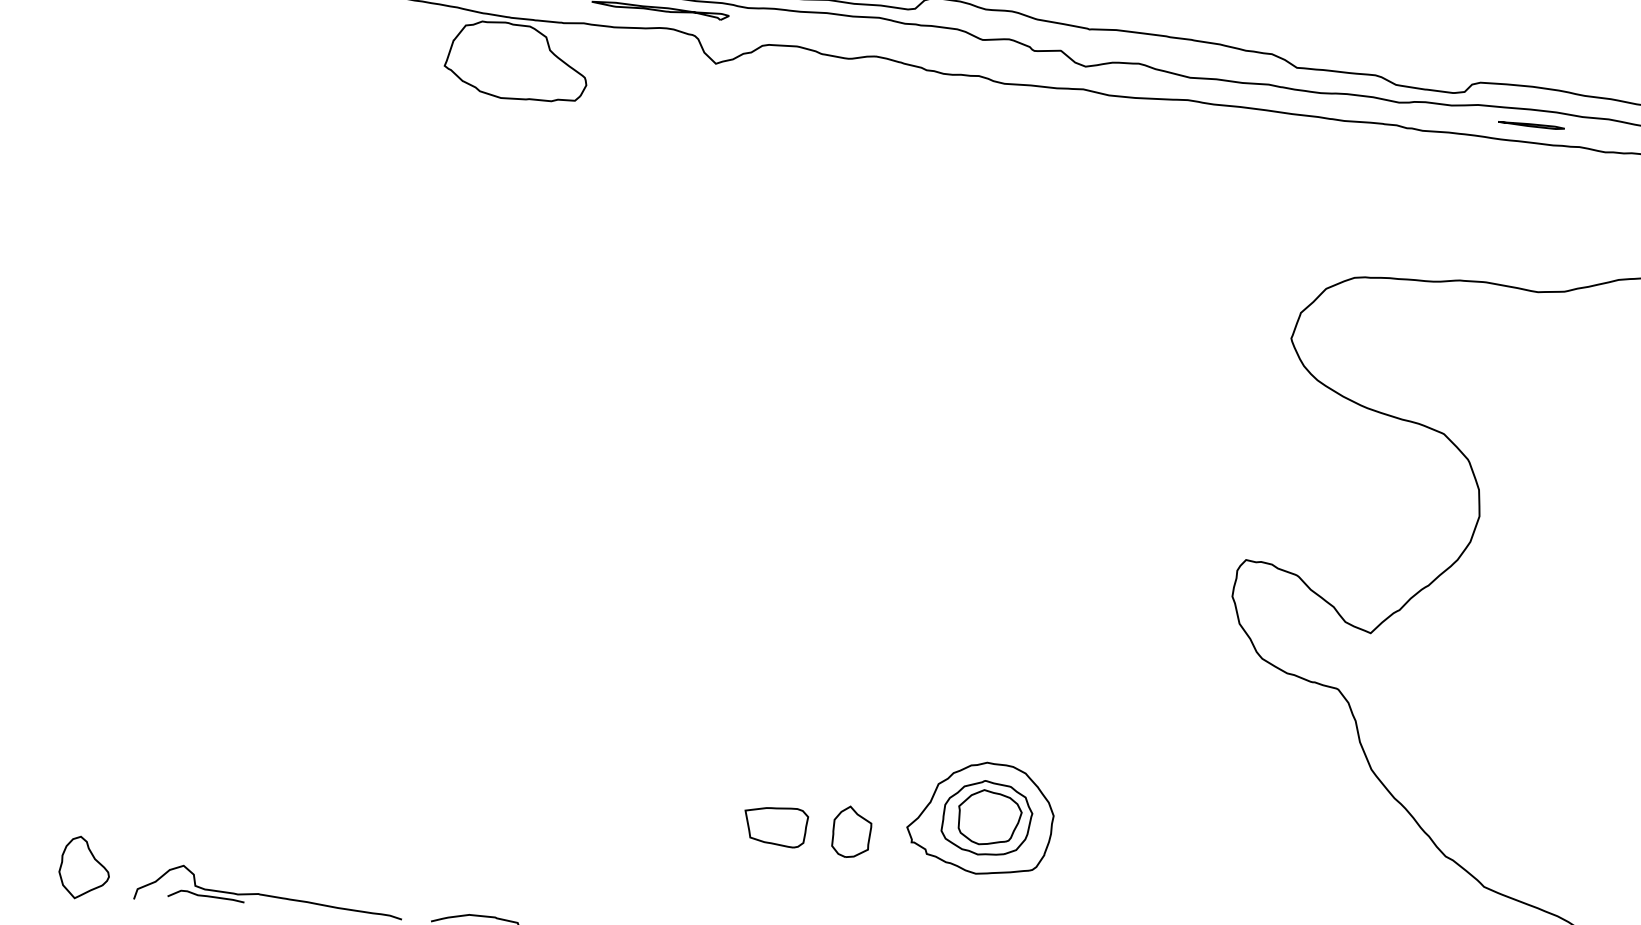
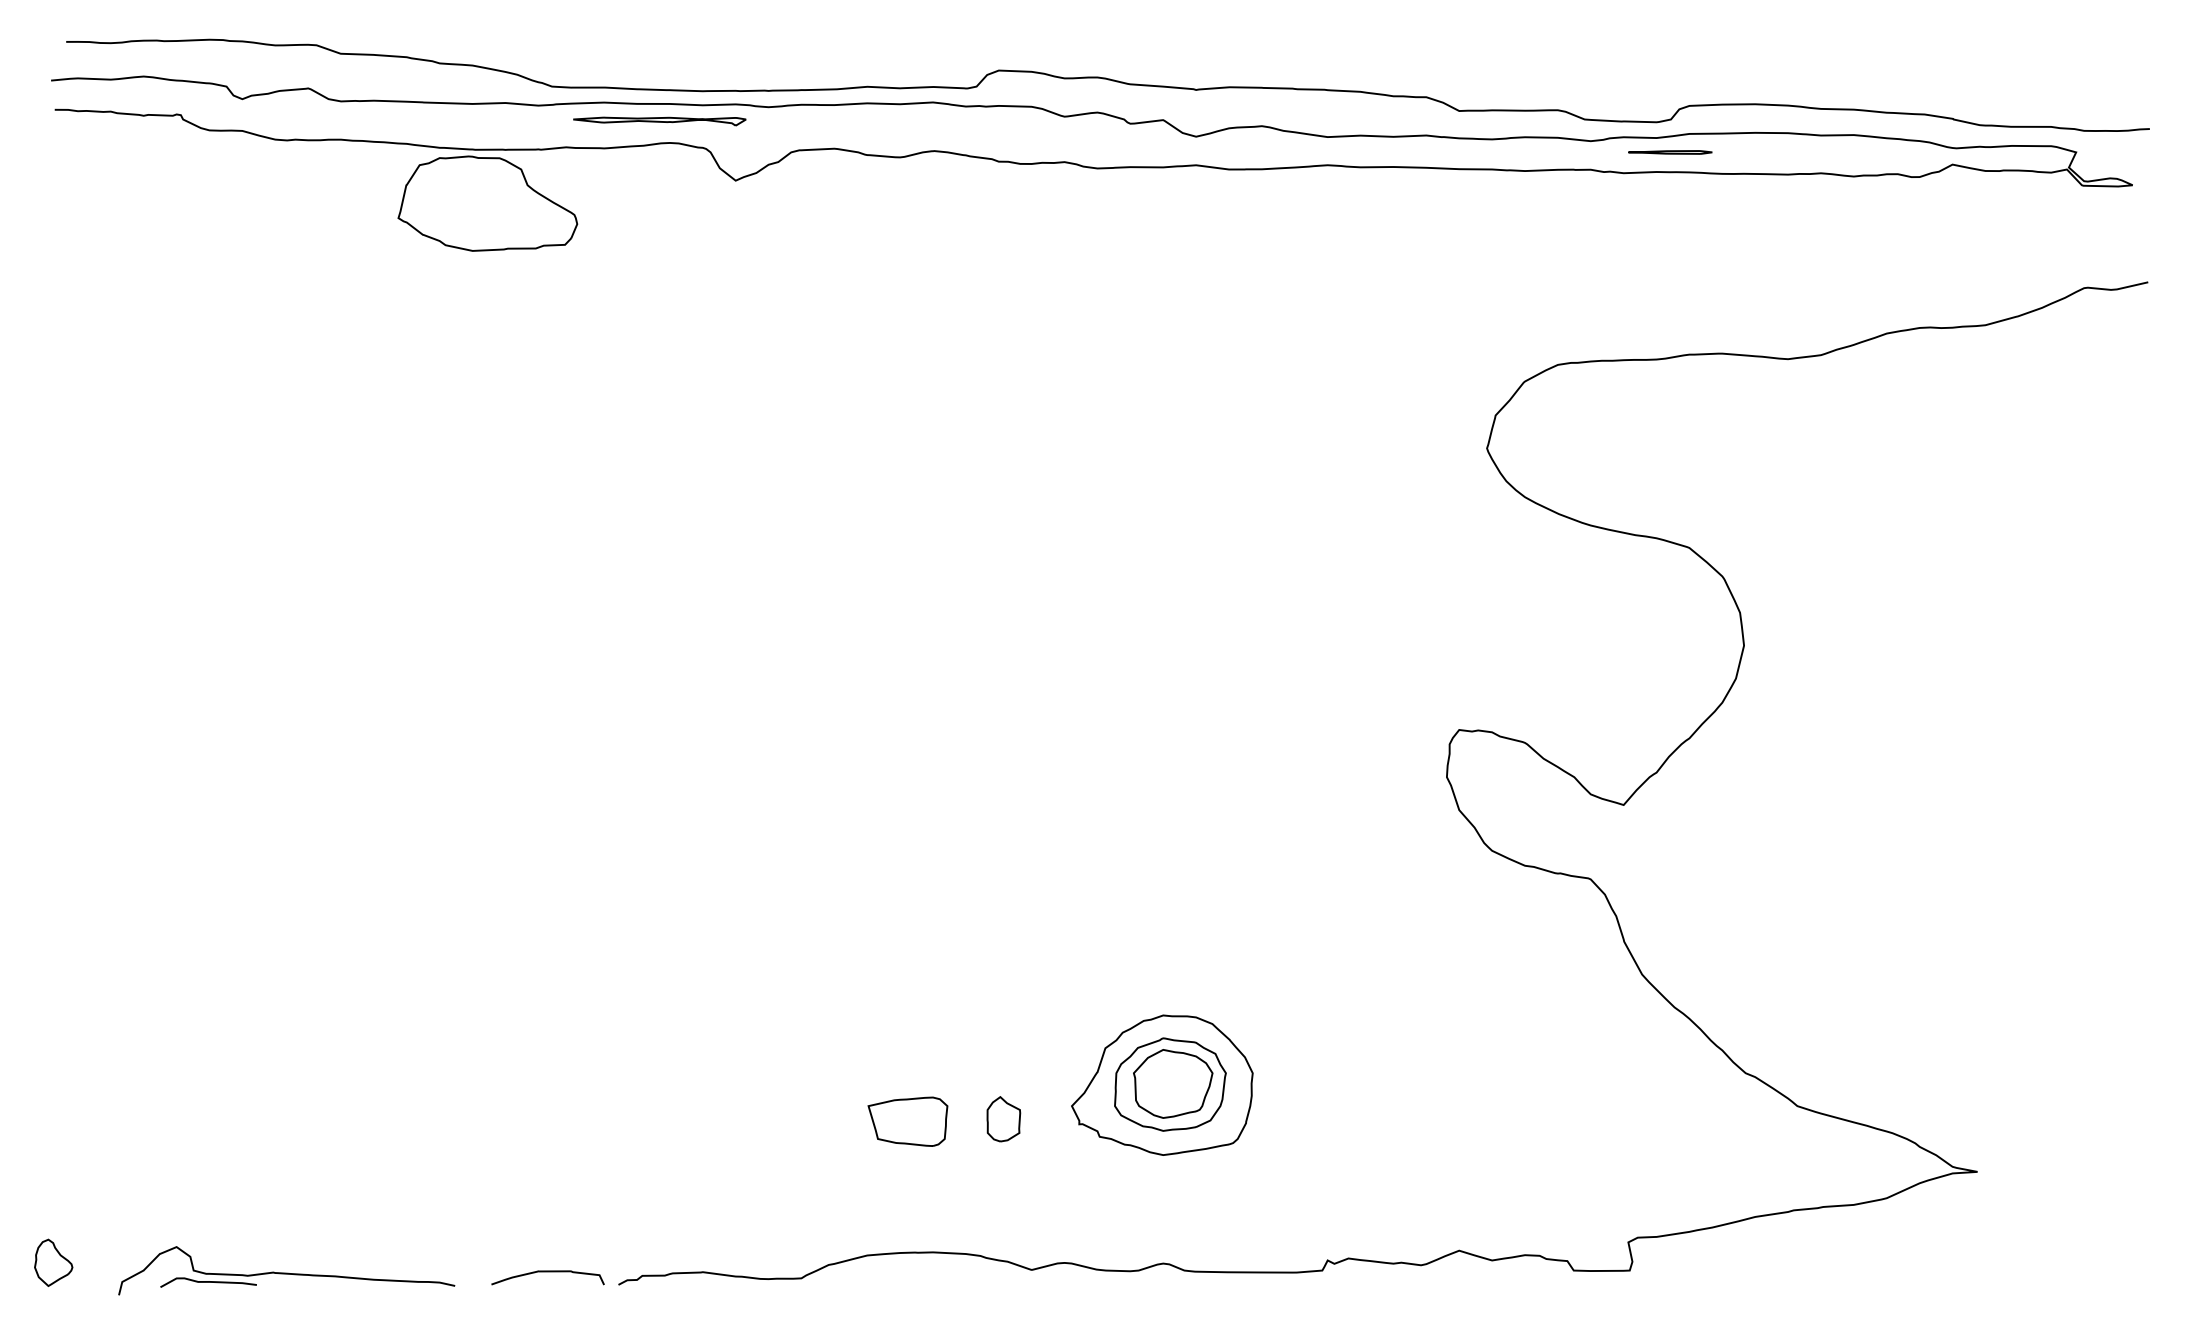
line: (1531, 125) -> (1670, 152), moved
part: (851, 831) -> (1003, 1118), size x0.7
part: (84, 867) -> (53, 1262), size x0.6

